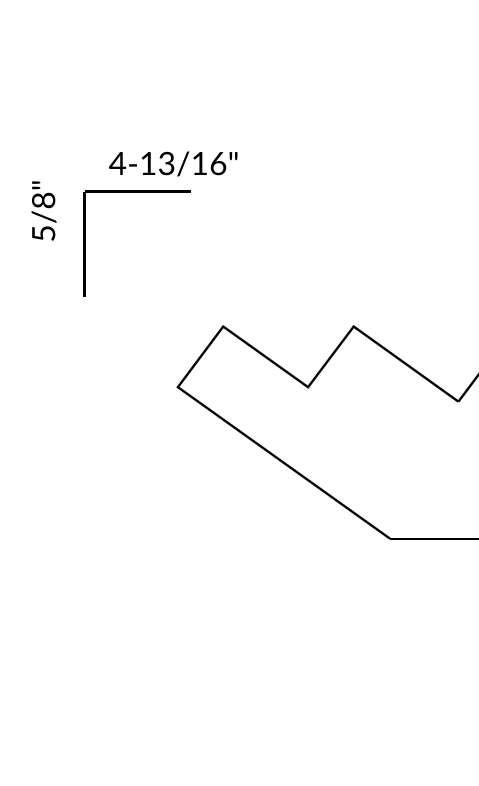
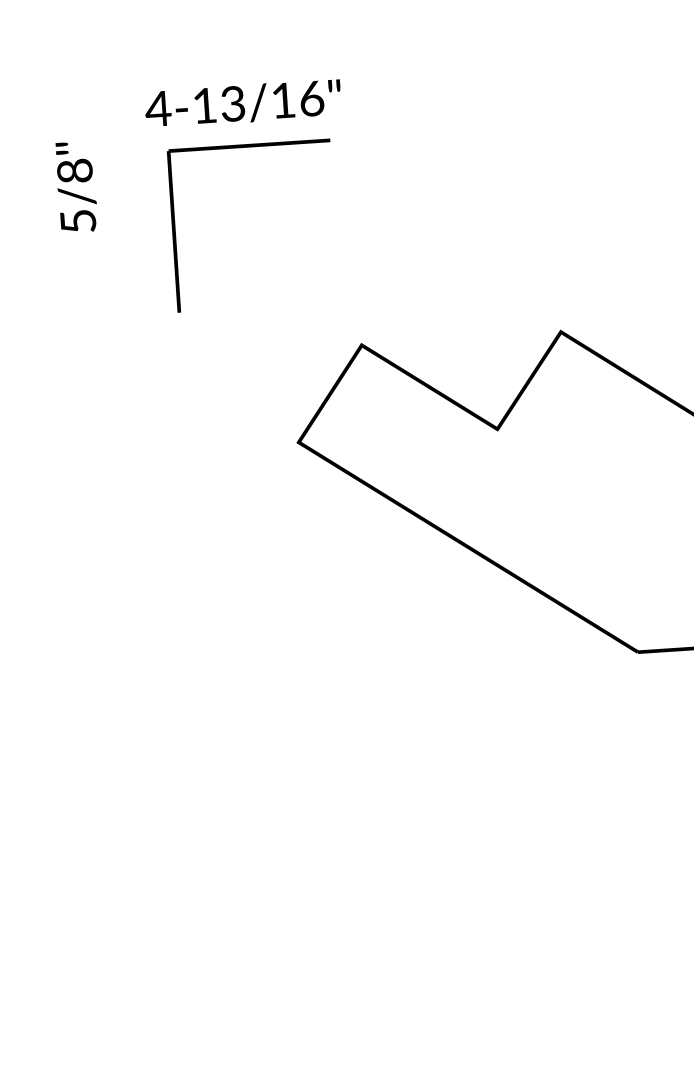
text: (173, 163) -> (243, 103), moved
part: (136, 192) -> (247, 147), moved

